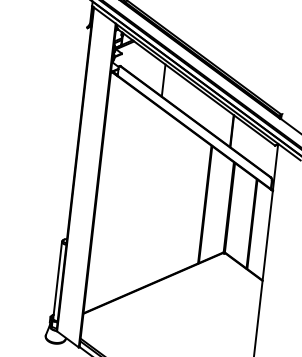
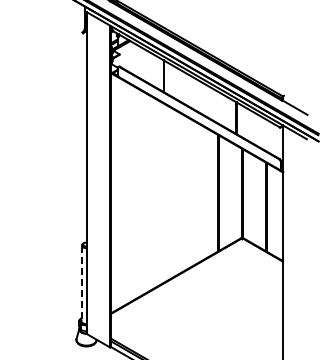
line: (57, 279) -> (81, 283), solid -> dashed

